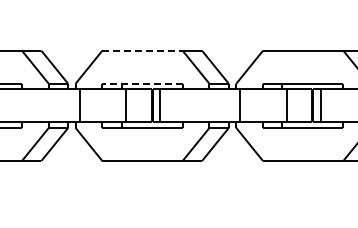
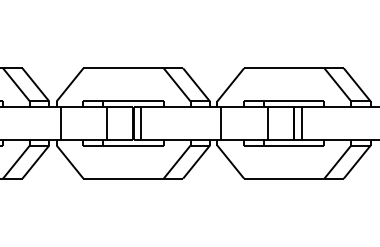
line: (143, 50) -> (124, 68), dashed -> solid
line: (142, 83) -> (123, 101), dashed -> solid

